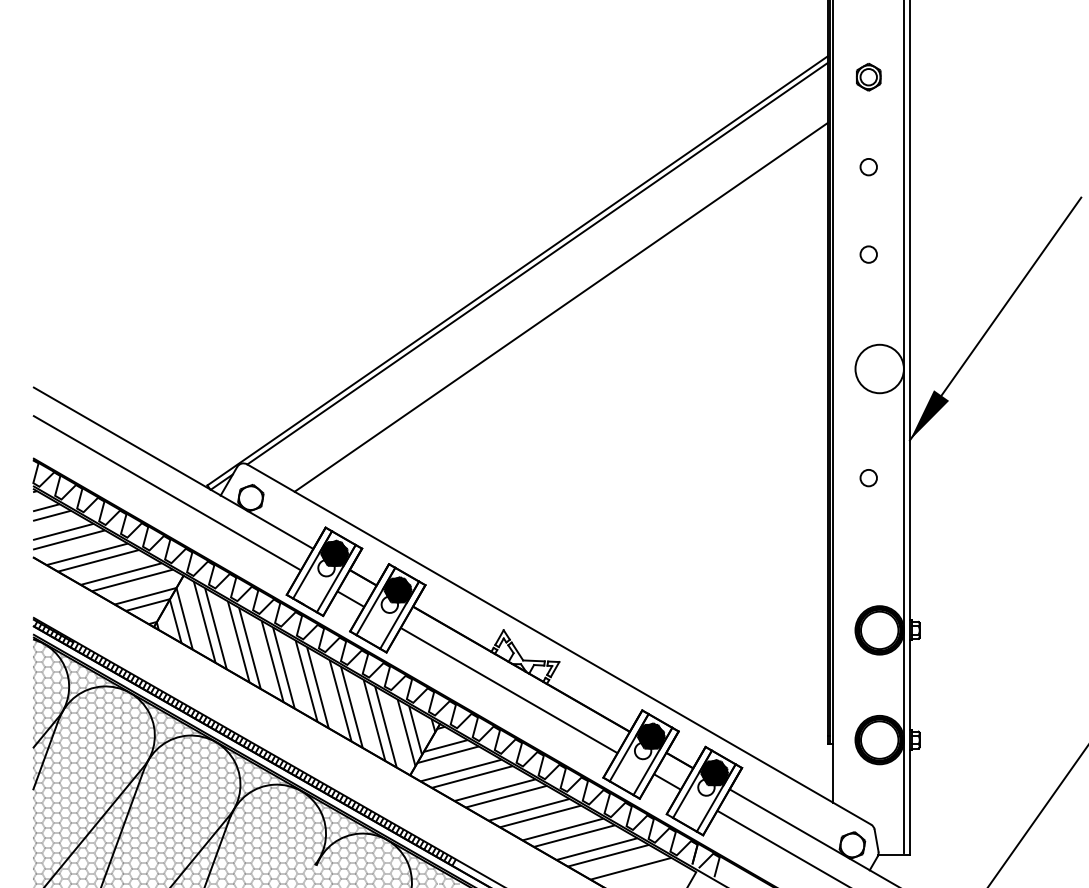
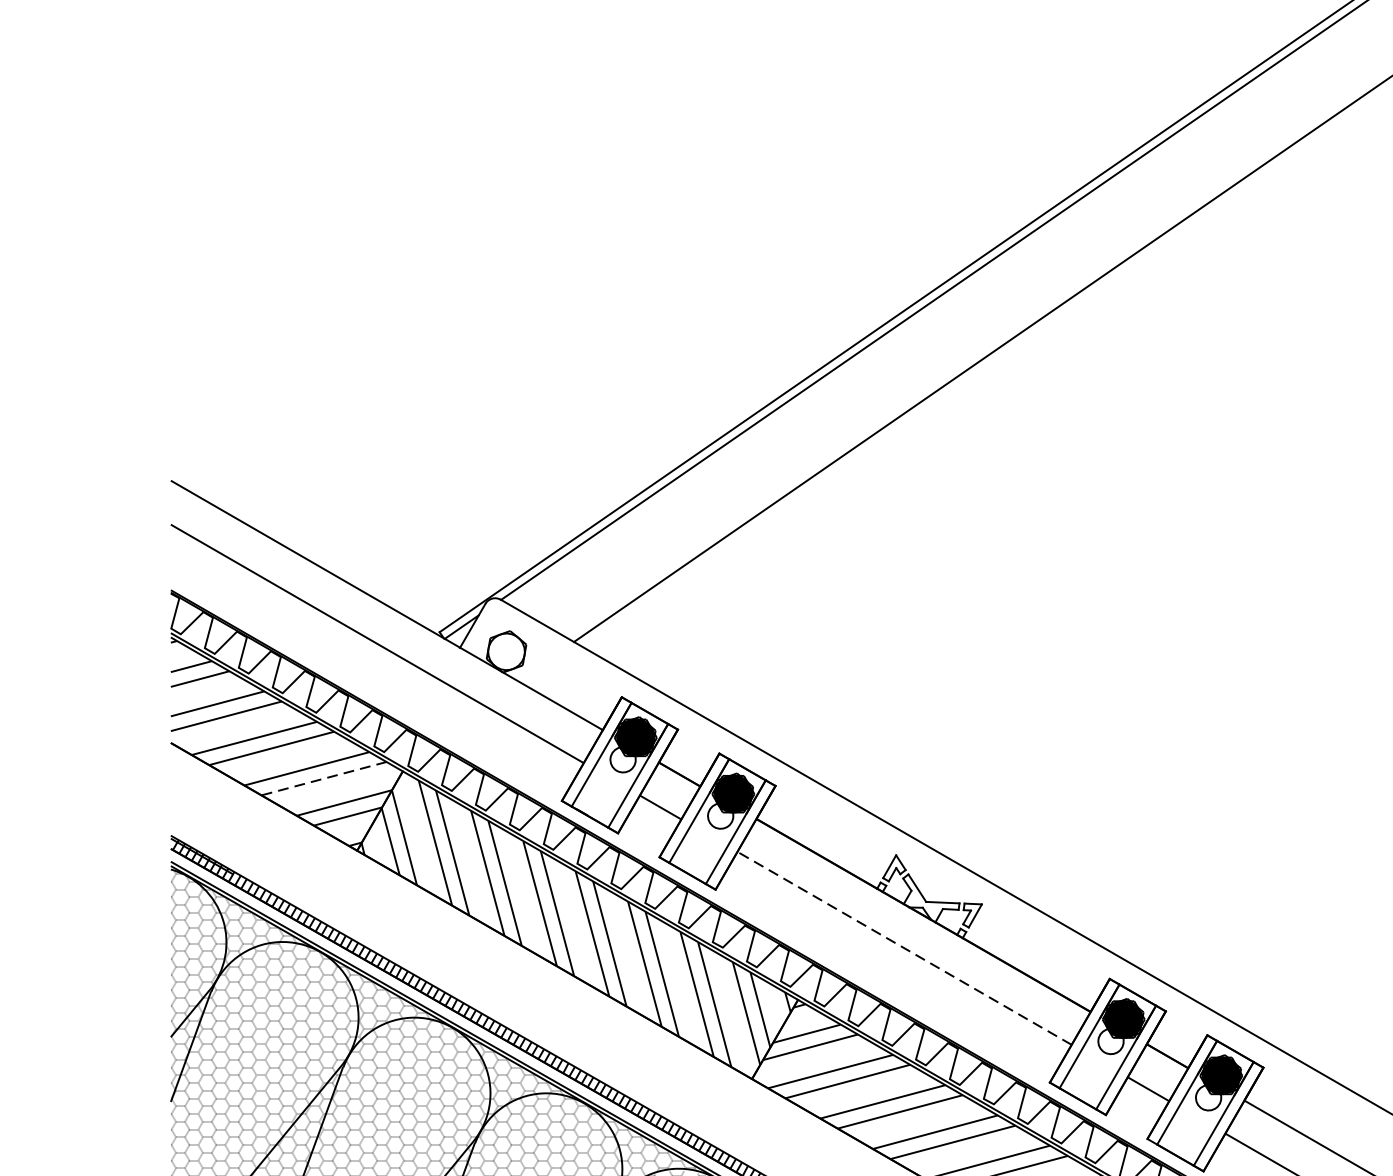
line: (132, 580) -> (324, 778), solid -> dashed
line: (508, 690) -> (903, 948), solid -> dashed

